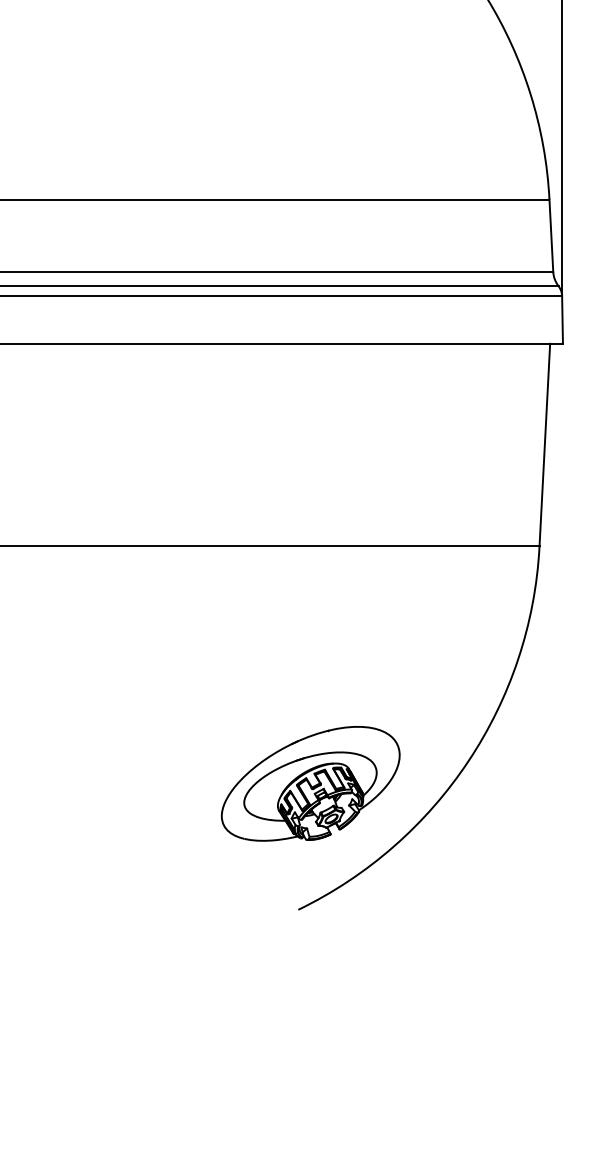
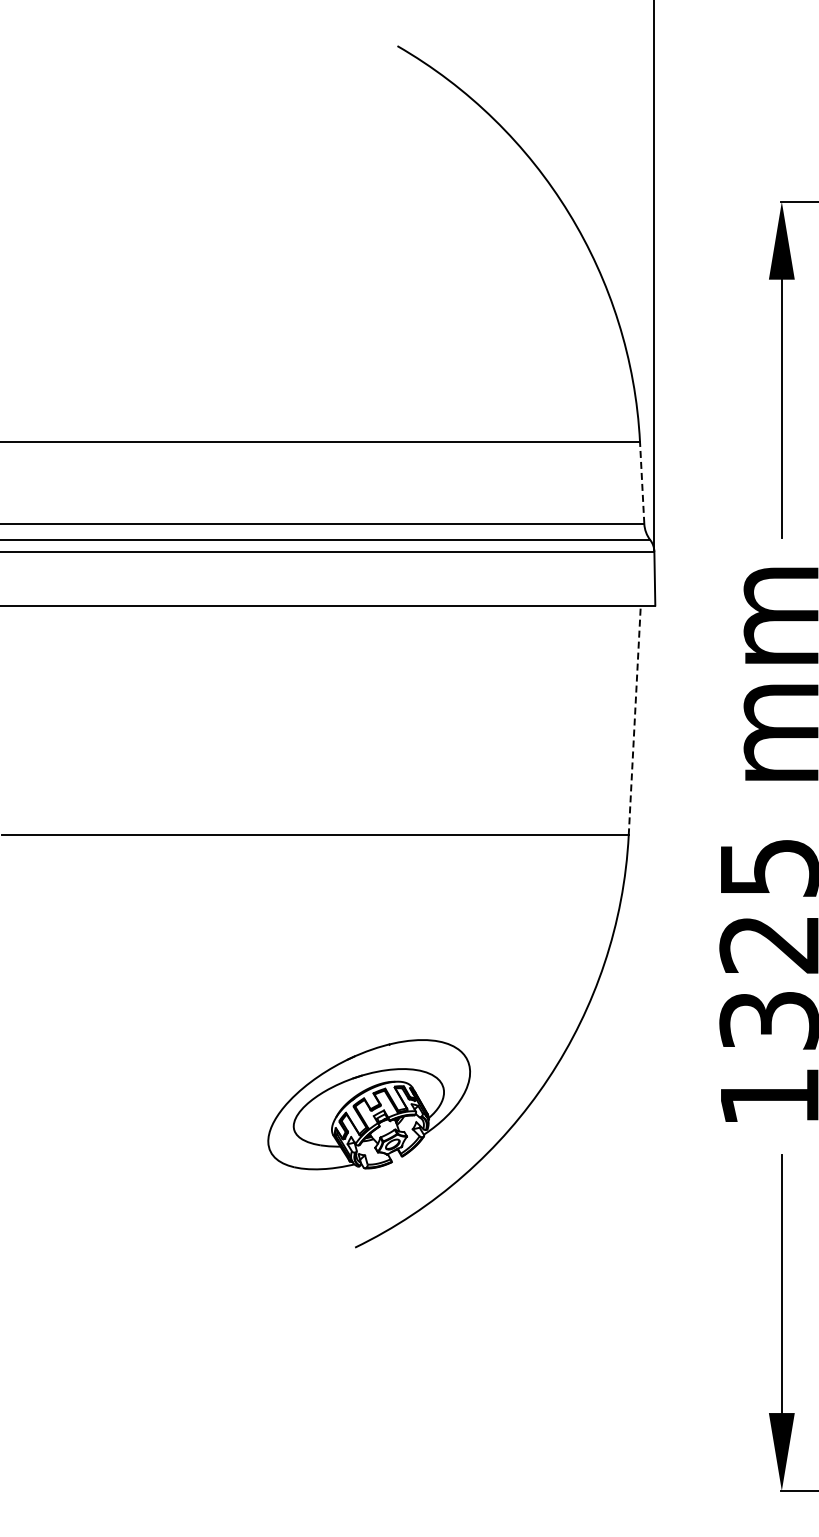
line: (551, 235) -> (642, 482), solid -> dashed
line: (544, 444) -> (634, 719), solid -> dashed

